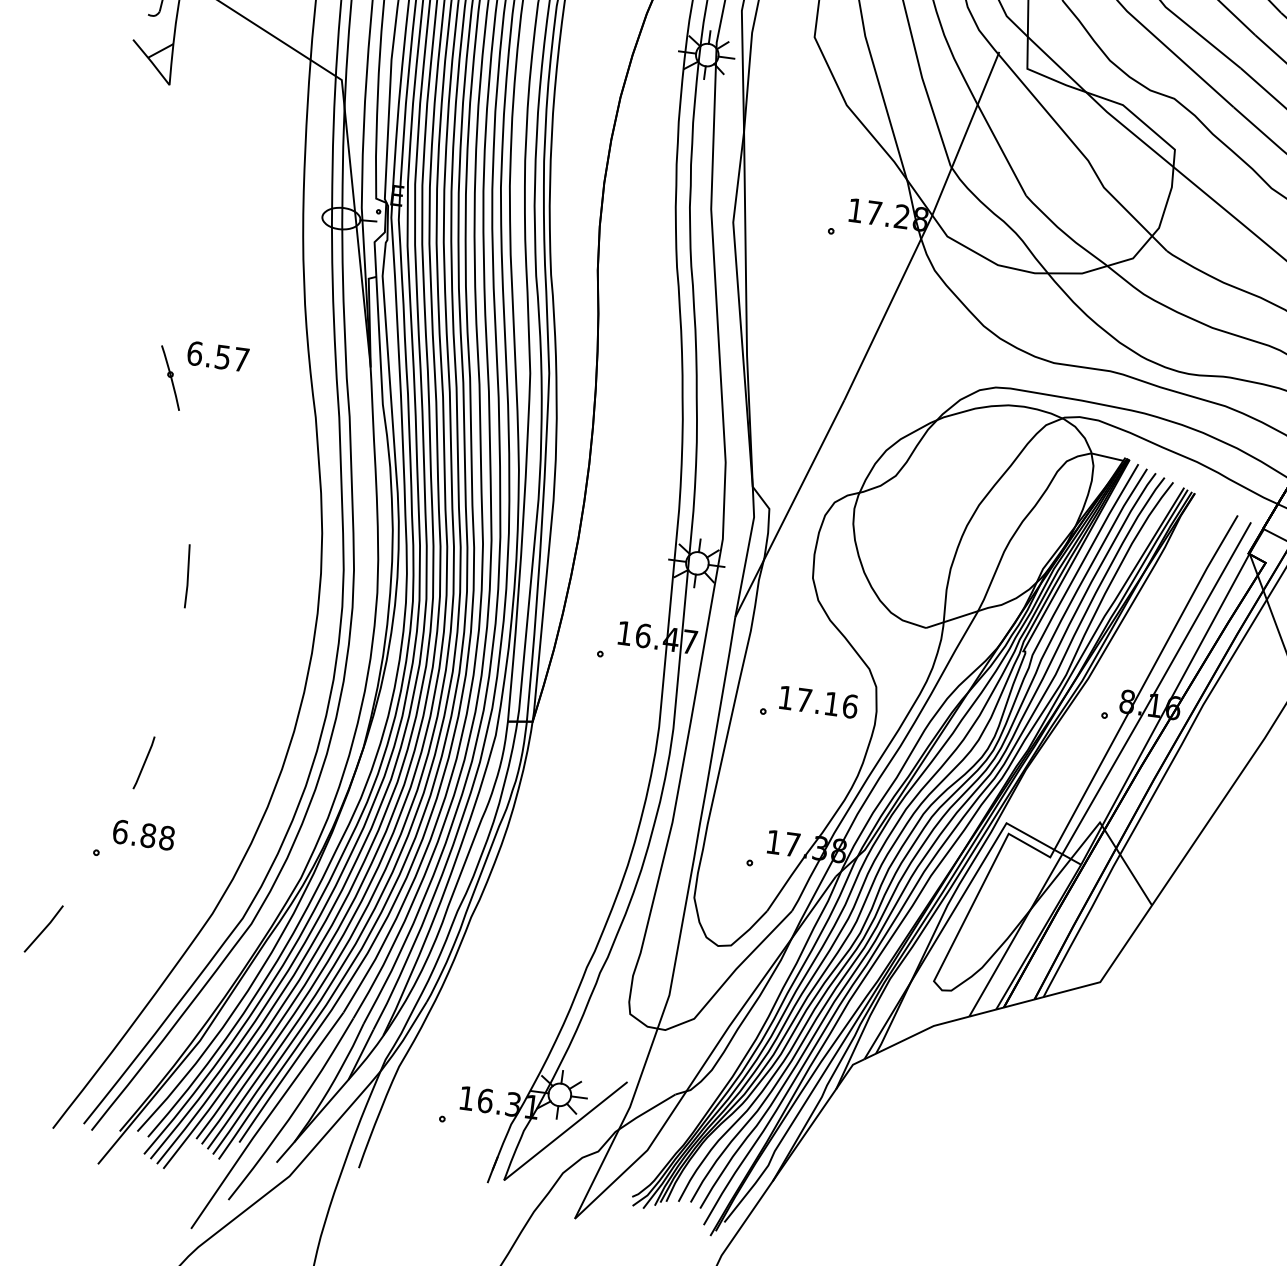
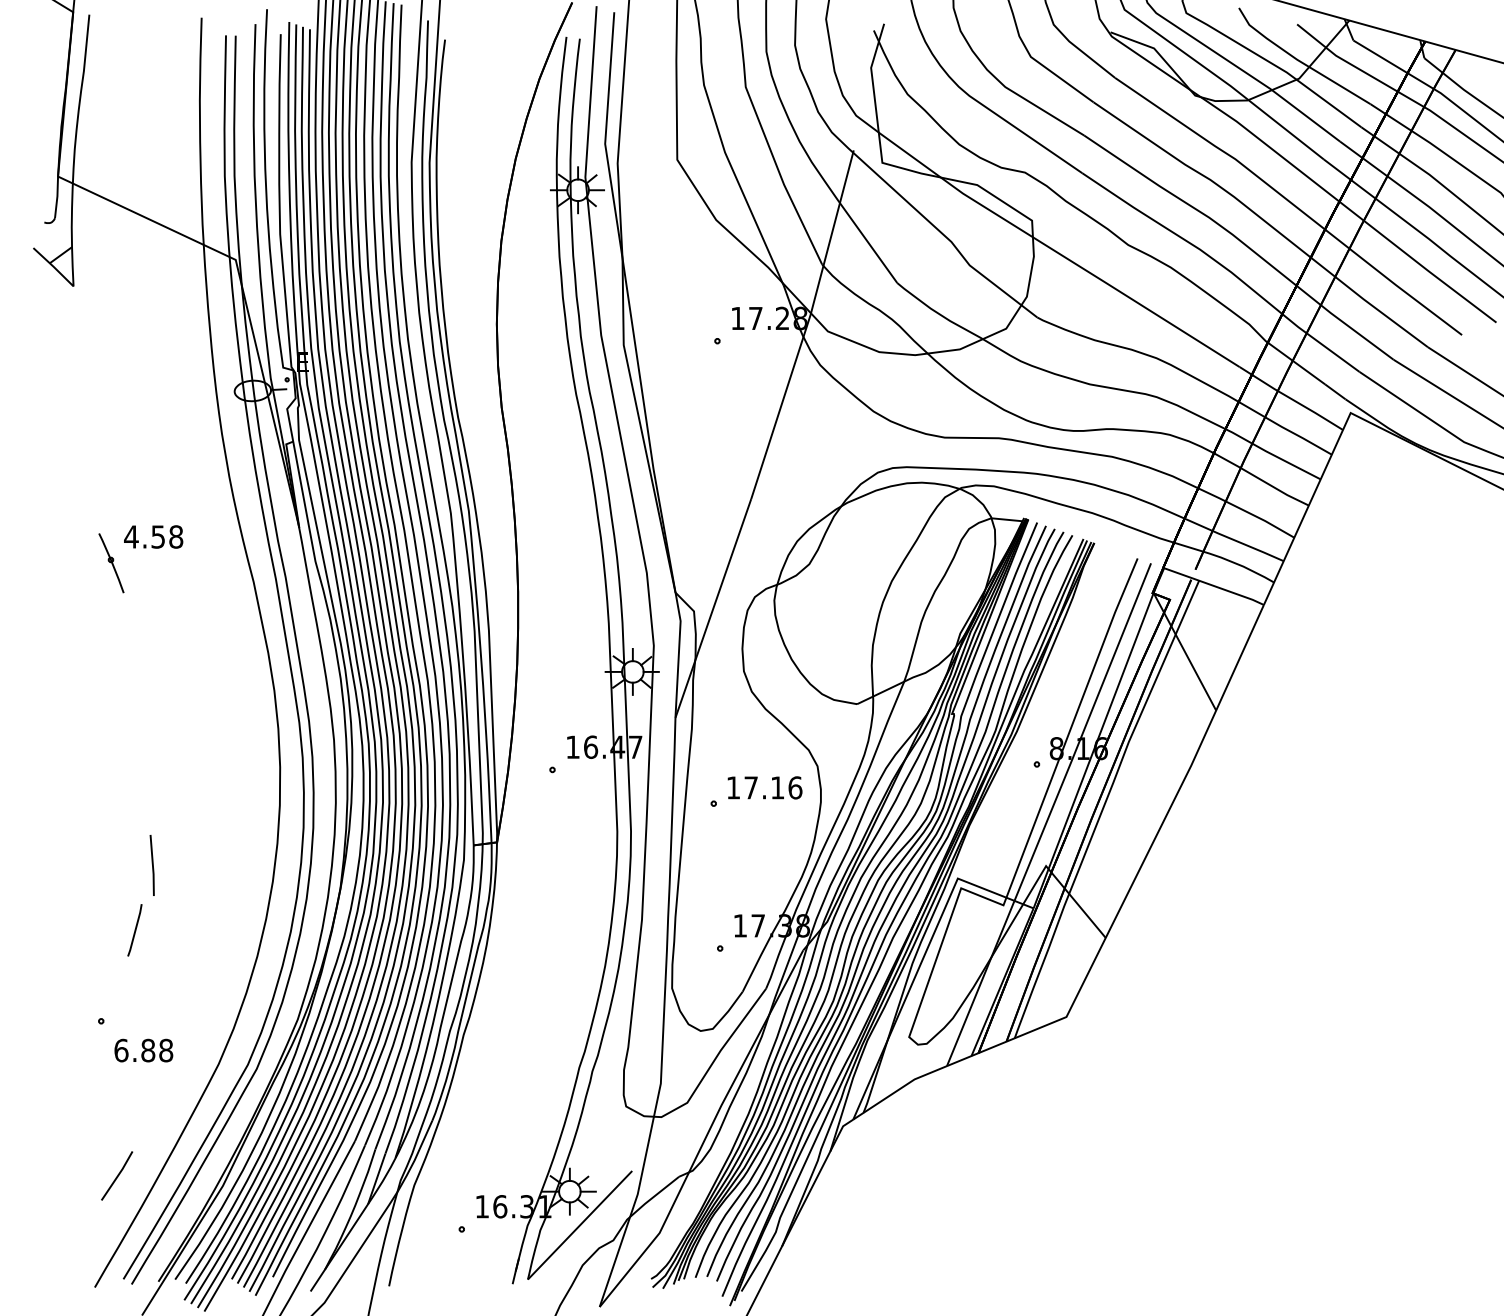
text: (217, 356) -> (153, 536), 6.57 -> 4.58
line: (187, 576) -> (152, 865), moved
text: (143, 834) -> (143, 1050), moved
line: (44, 928) -> (117, 1175), moved

